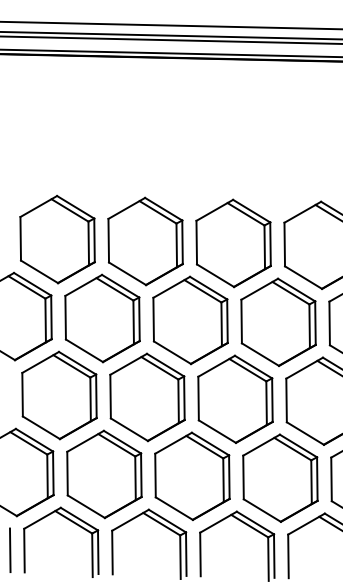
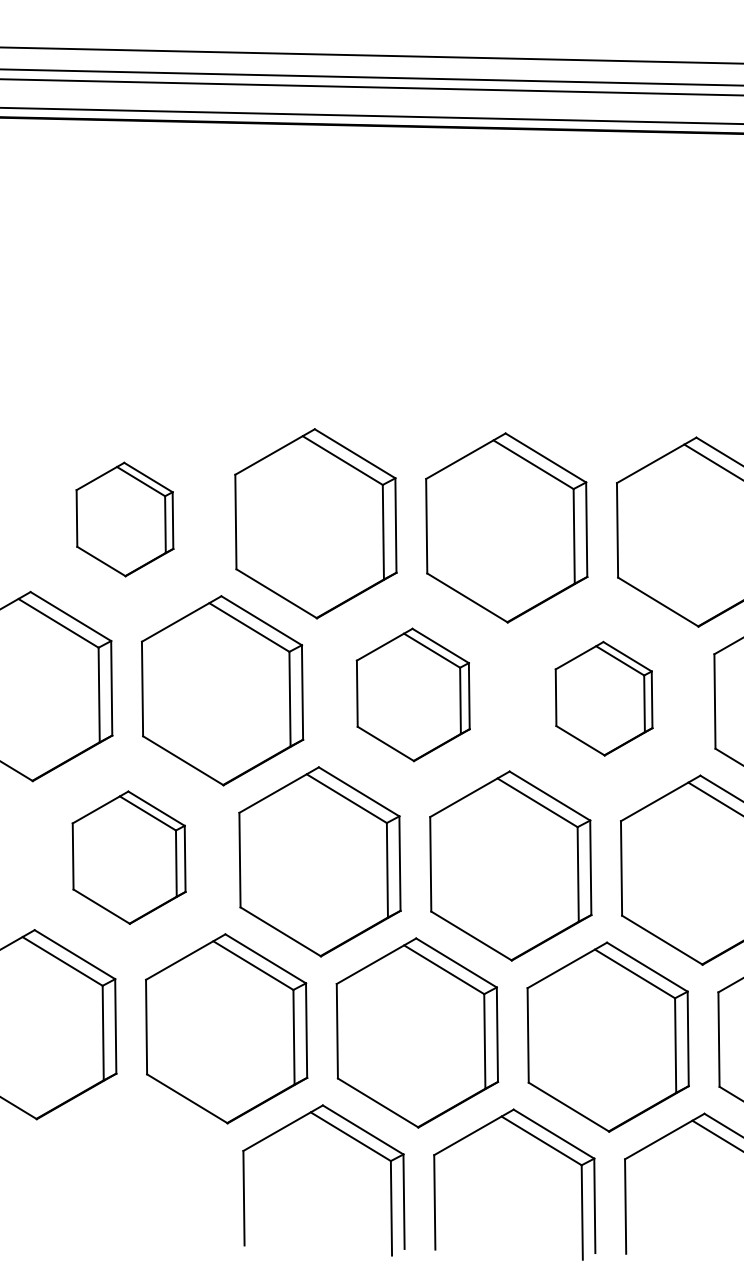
part: (57, 239) -> (124, 519), size x0.6
part: (190, 320) -> (413, 695), size x0.7
part: (278, 321) -> (604, 697), size x0.6
part: (59, 395) -> (129, 857), size x0.7
part: (73, 523) -> (159, 1135), removed
line: (10, 550) -> (22, 1193), removed

